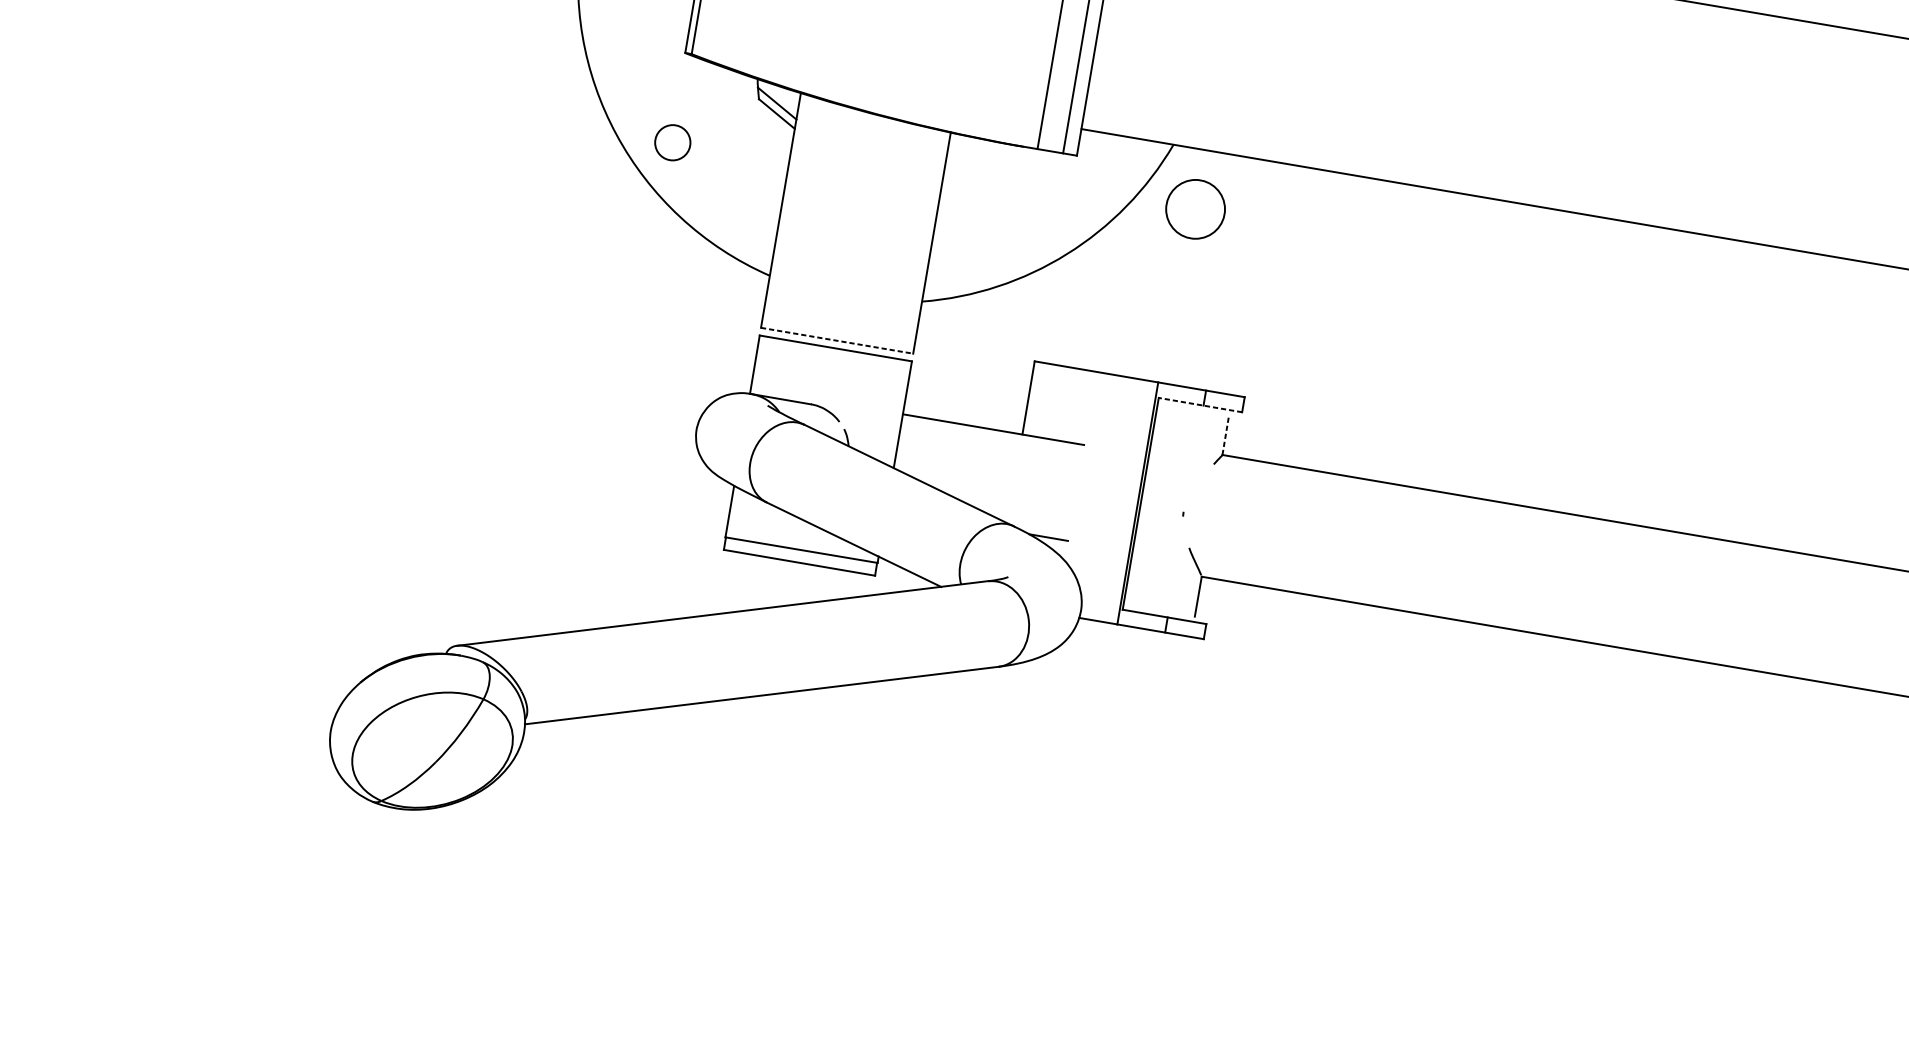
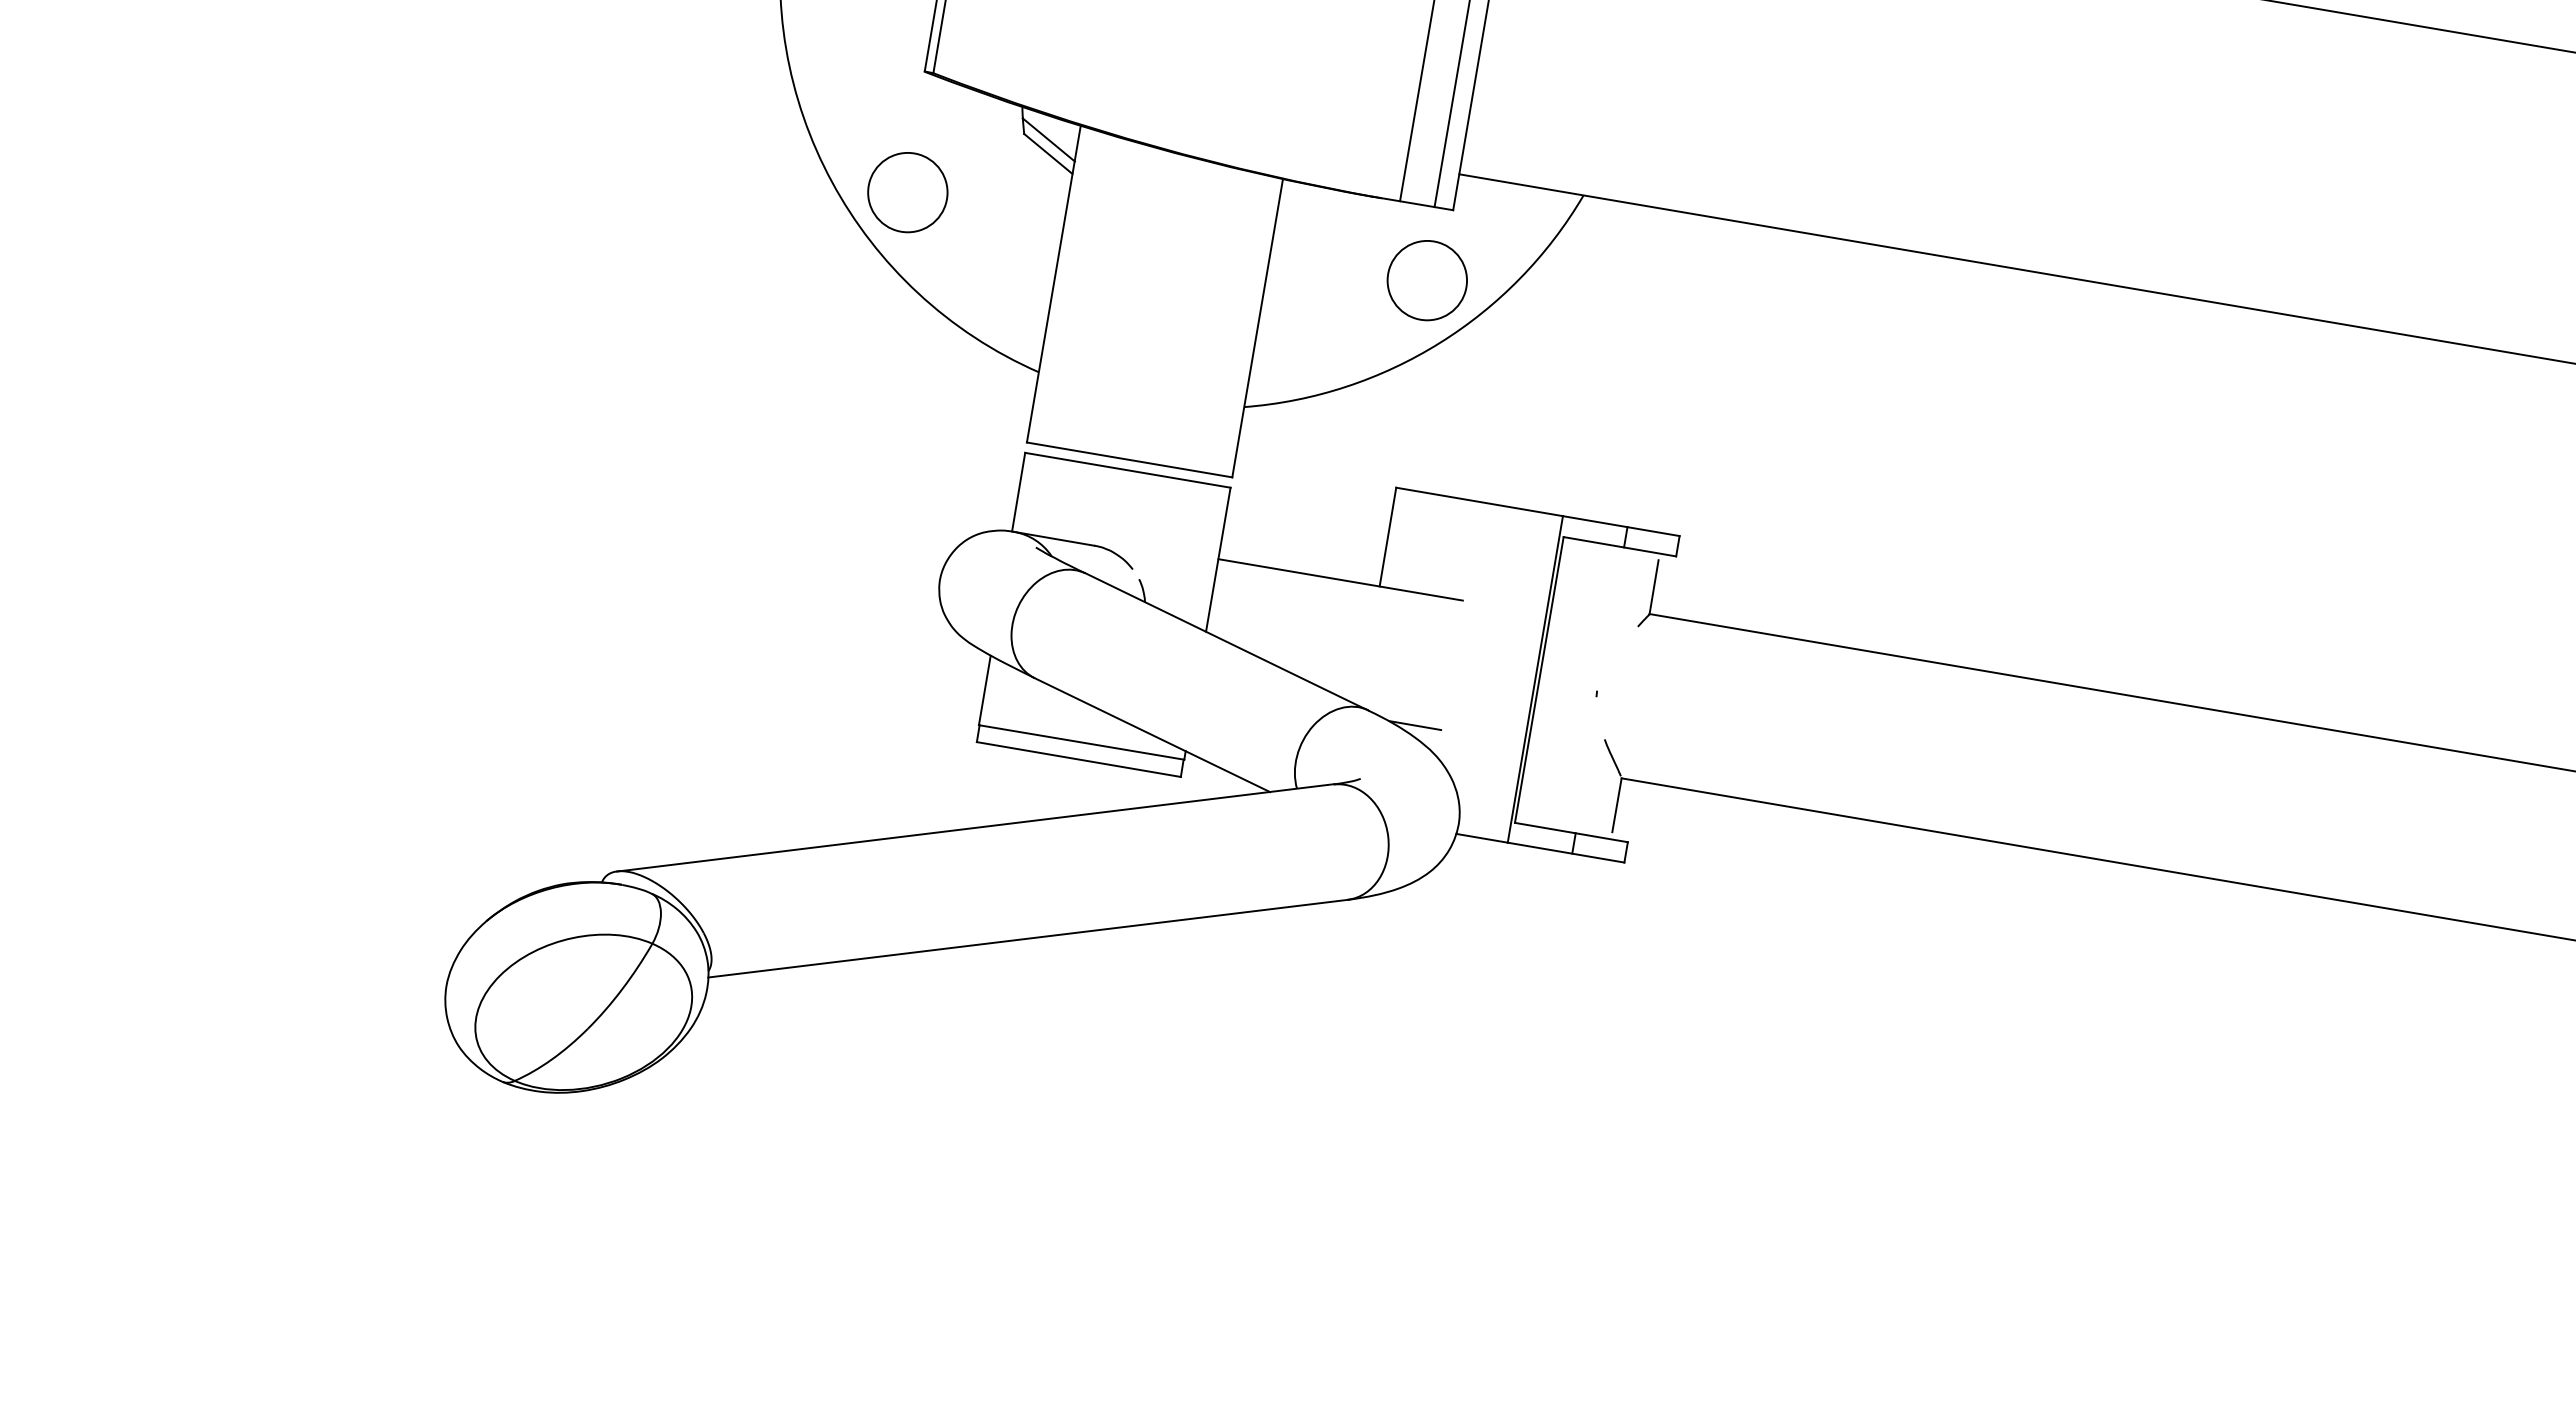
circle: (672, 142) -> (907, 192), size x1.67
circle: (1194, 209) -> (1426, 280), moved
line: (837, 341) -> (1130, 460), dashed -> solid
line: (1200, 404) -> (1619, 546), dashed -> solid
line: (1226, 434) -> (1654, 586), dashed -> solid

